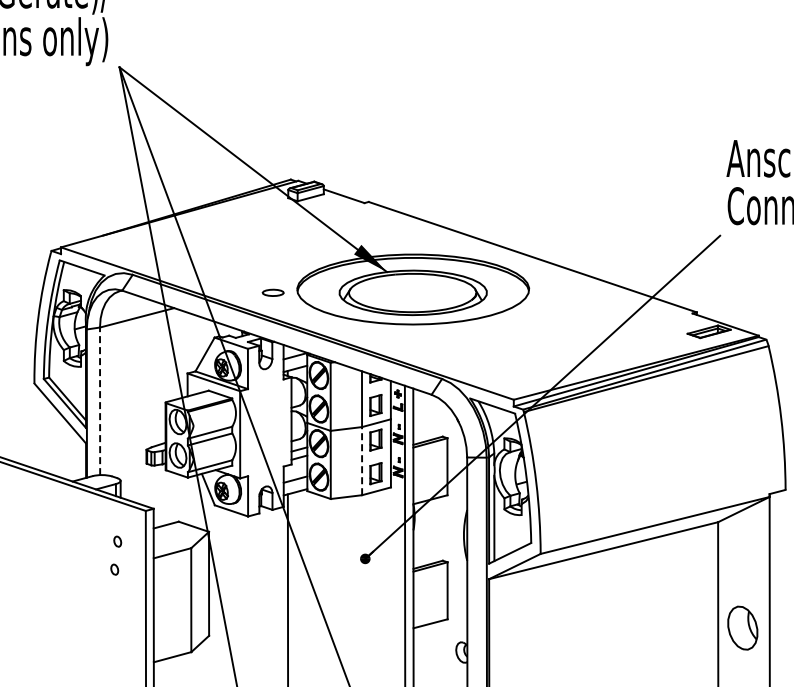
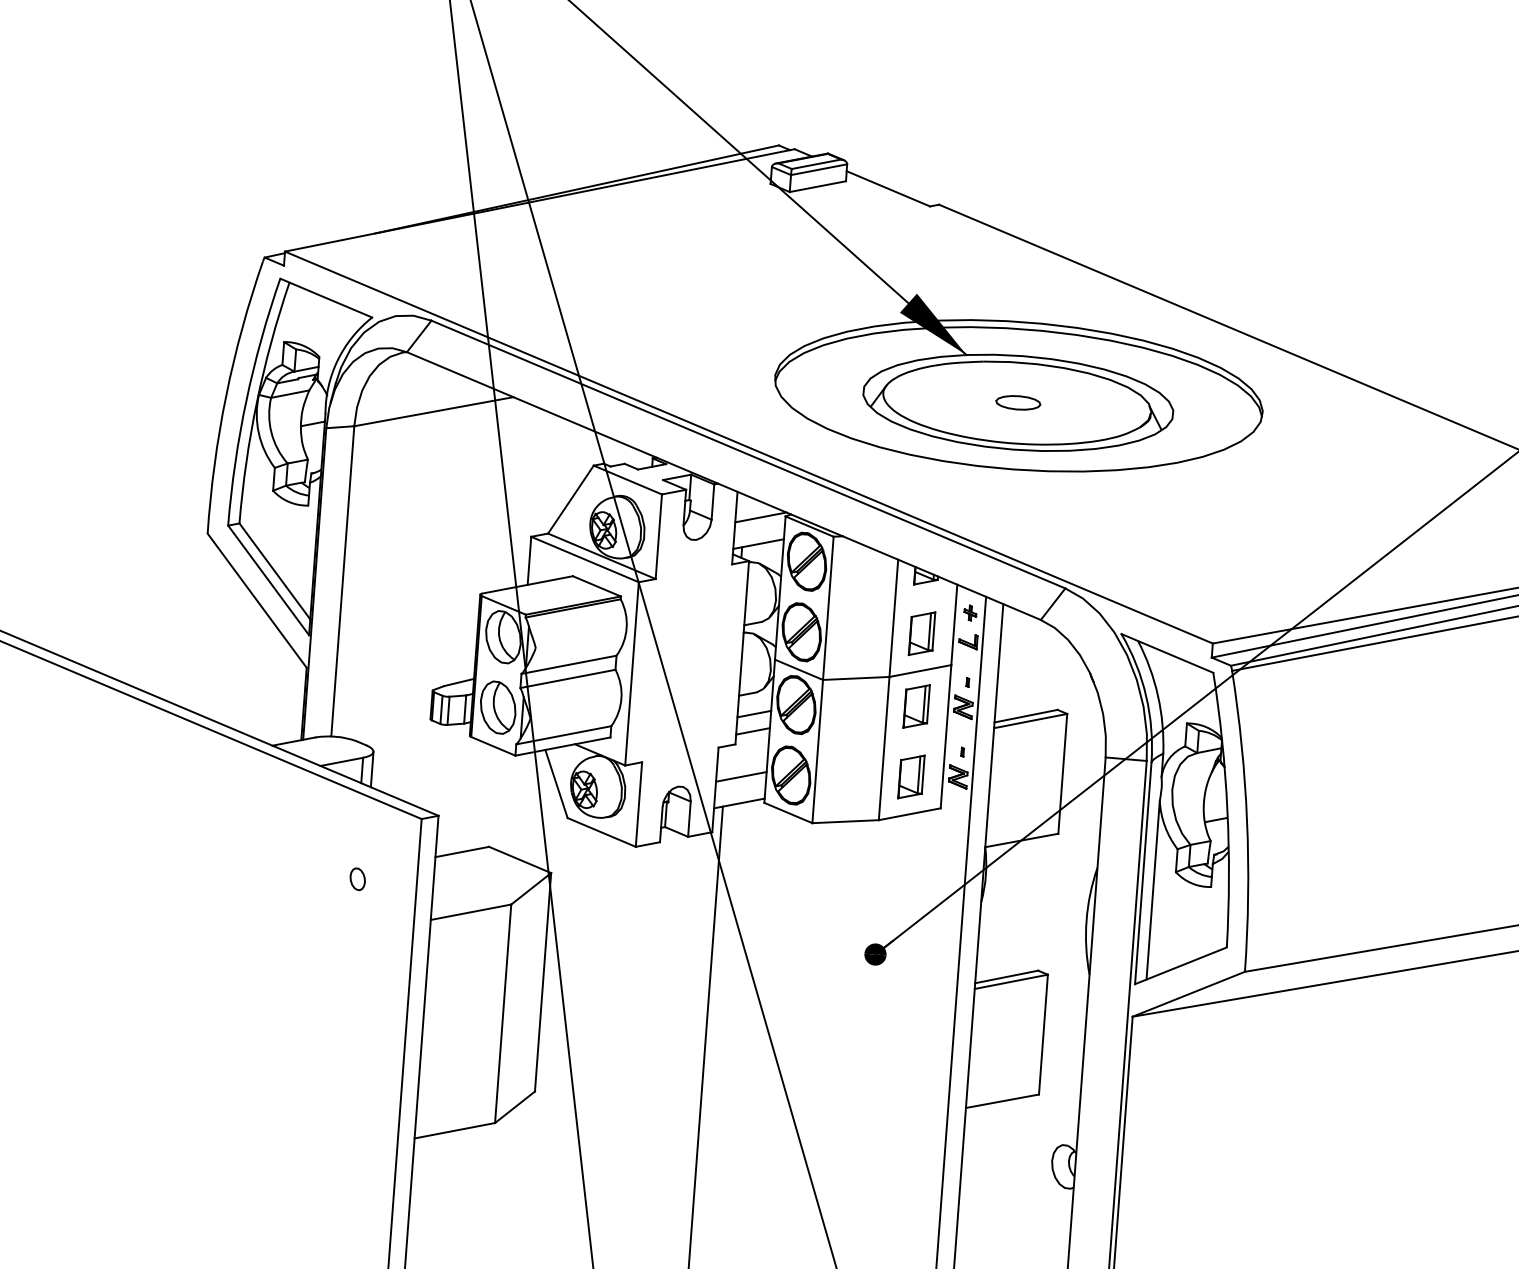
part: (272, 292) -> (1016, 401), moved
line: (100, 401) -> (343, 581), dashed -> solid
line: (362, 460) -> (885, 747), dashed -> solid
part: (114, 569) -> (346, 937), removed

